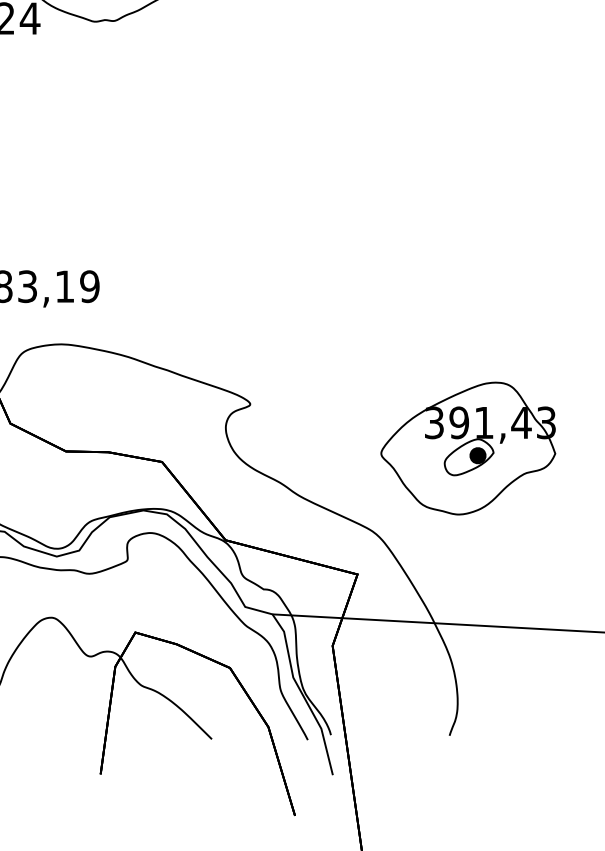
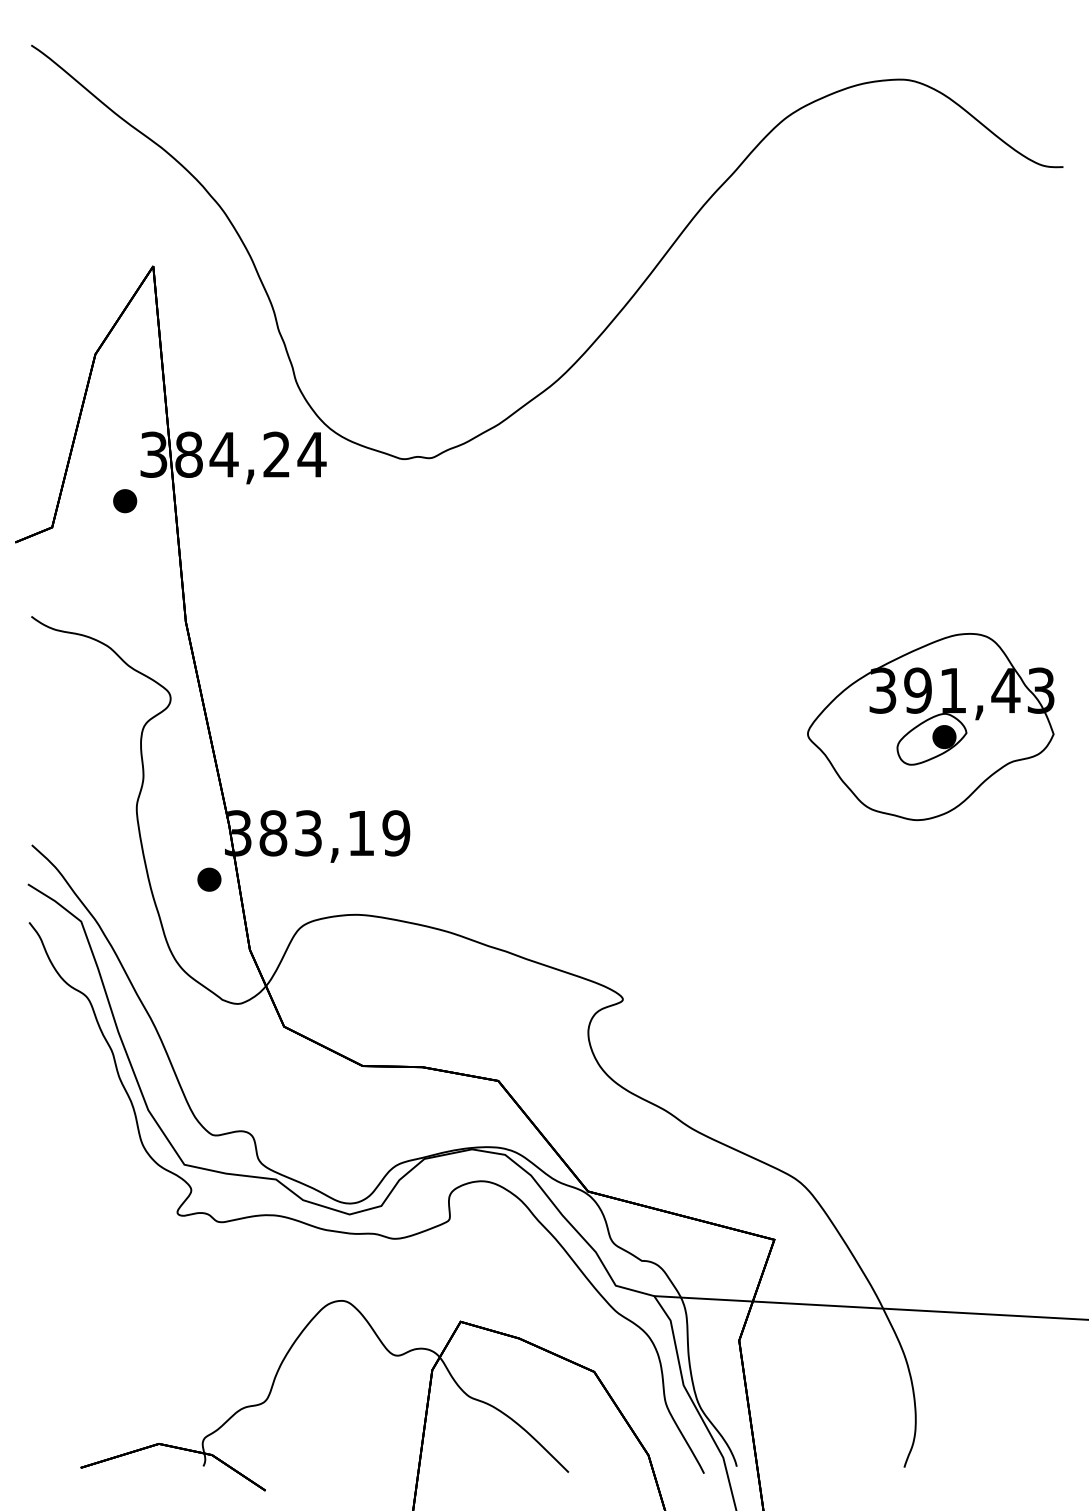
part: (468, 448) -> (930, 727), moved

